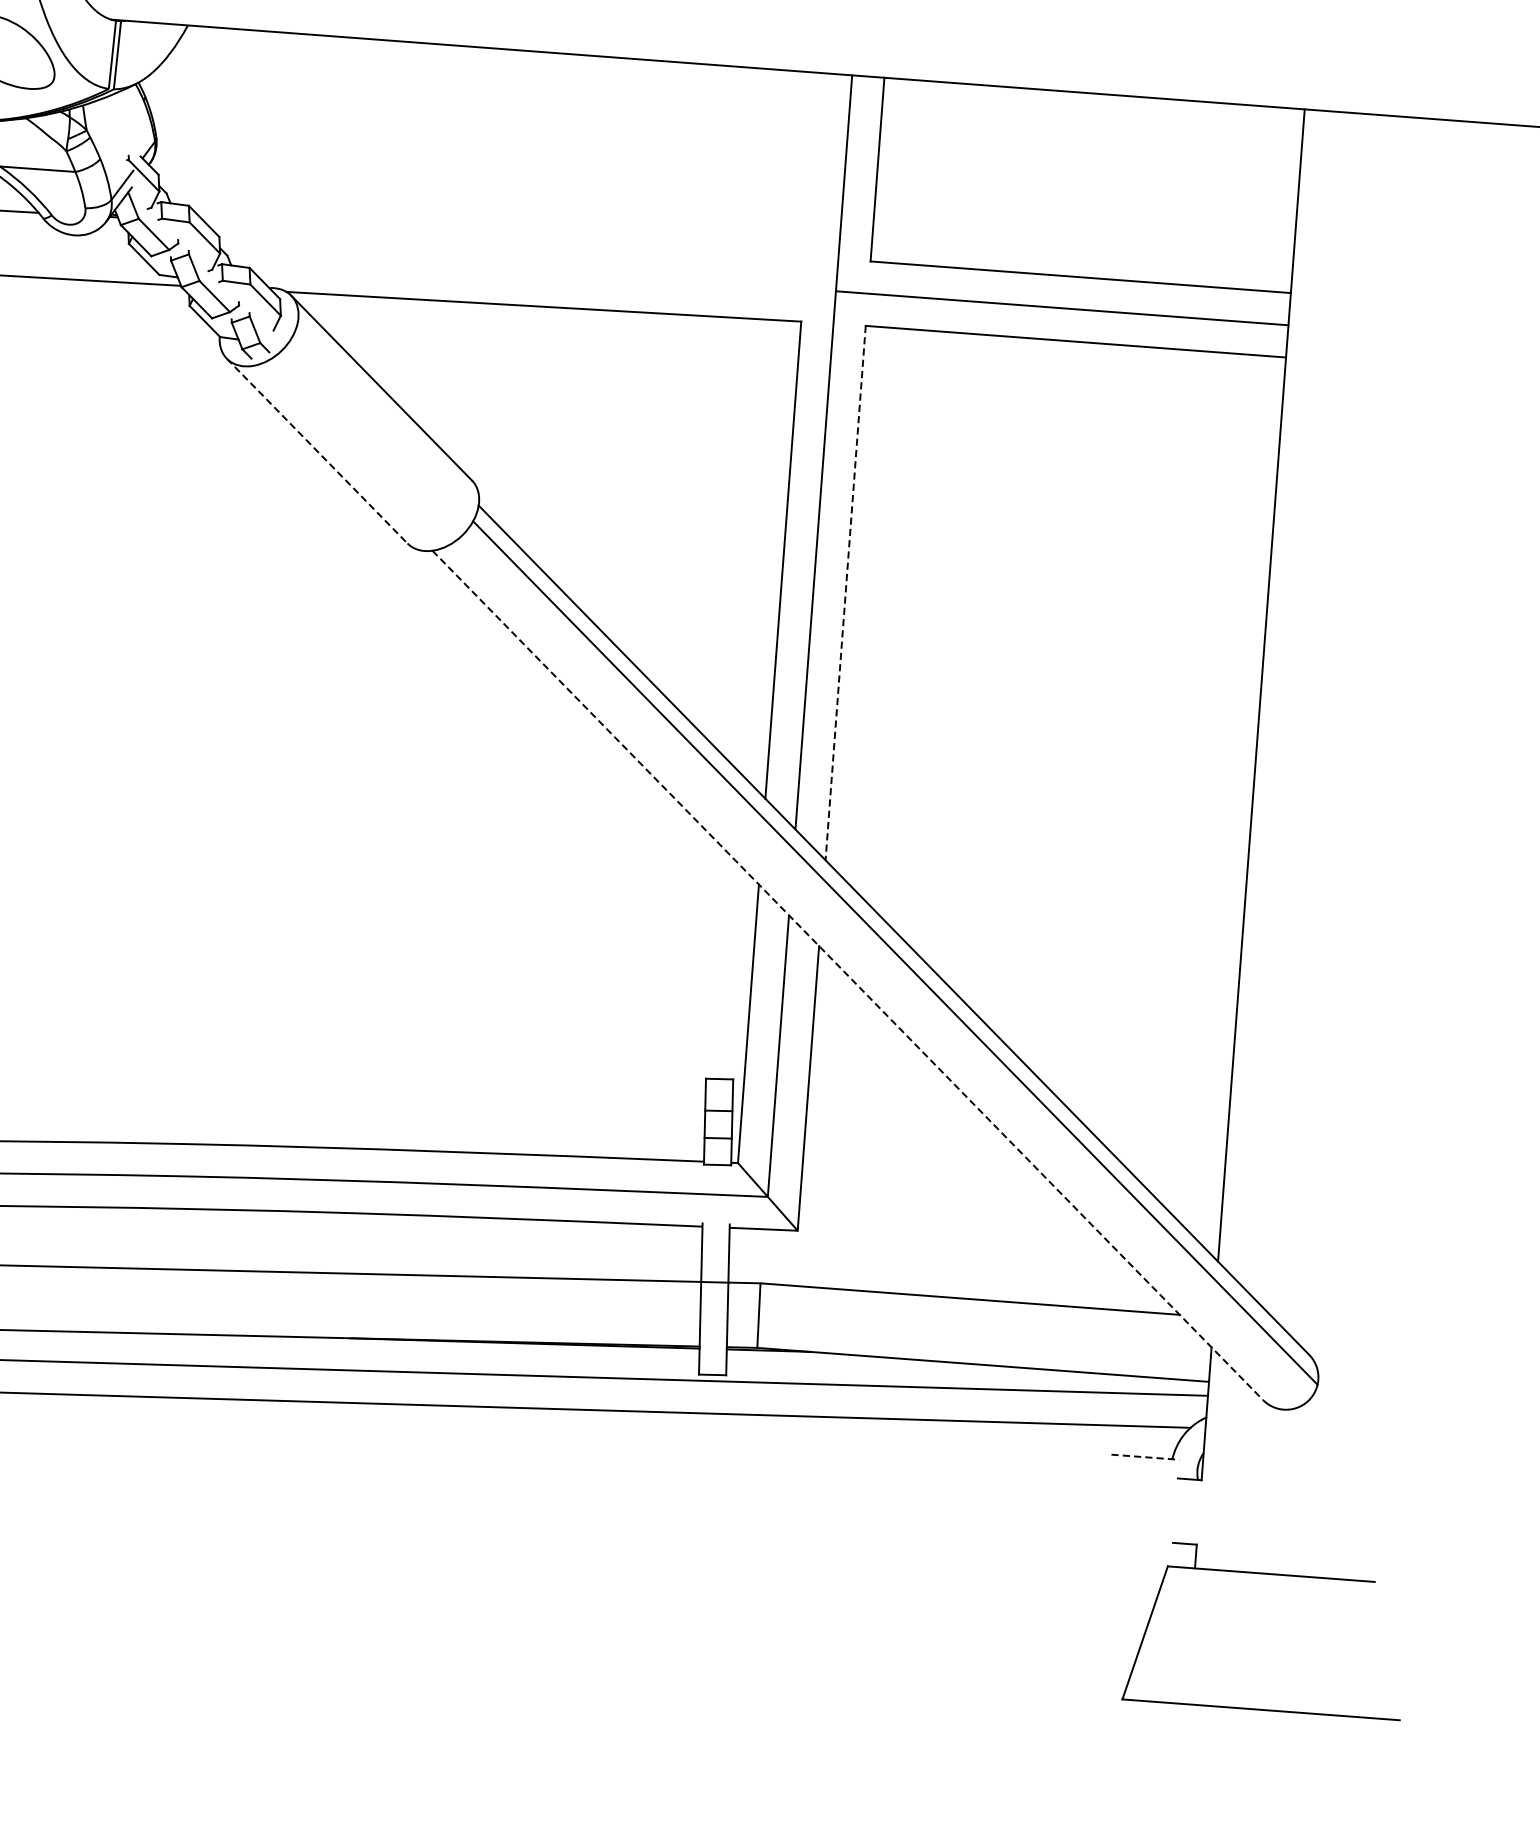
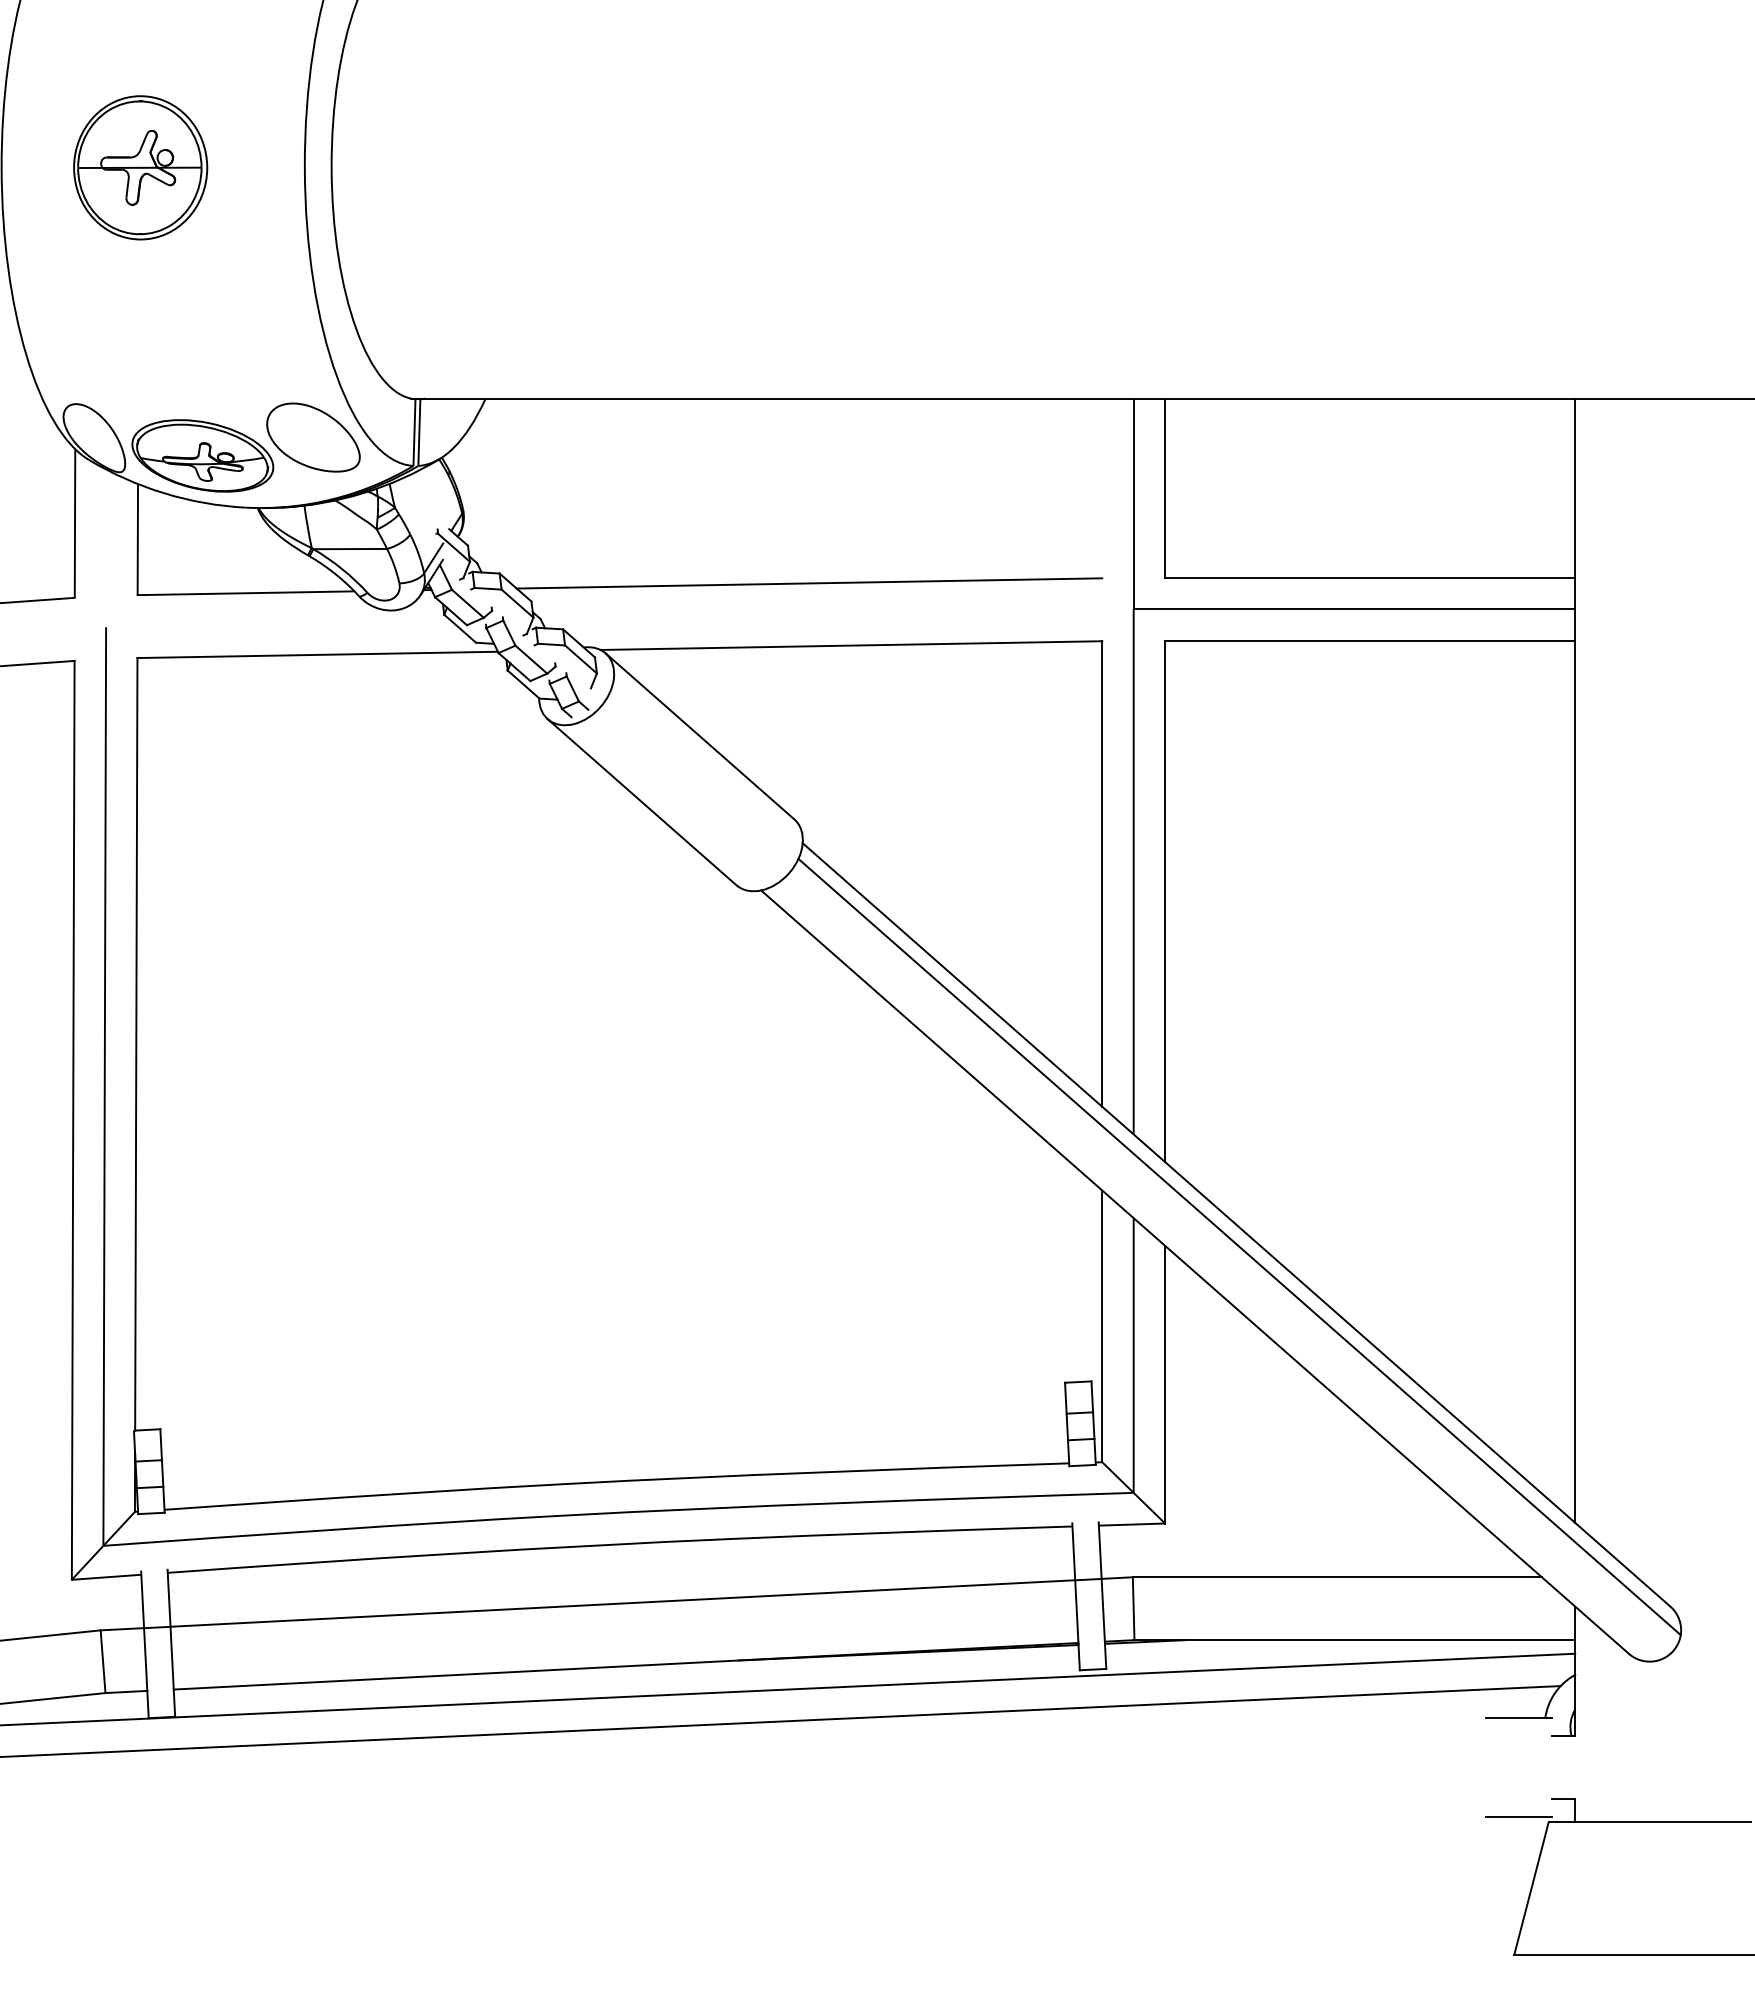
line: (505, 239) -> (809, 583), added
line: (317, 451) -> (642, 802), dashed -> solid
line: (846, 593) -> (1165, 901), dashed -> solid
line: (848, 975) -> (1195, 1272), dashed -> solid
line: (1145, 1456) -> (1519, 1717), dashed -> solid
line: (1137, 1559) -> (1518, 1817), added

